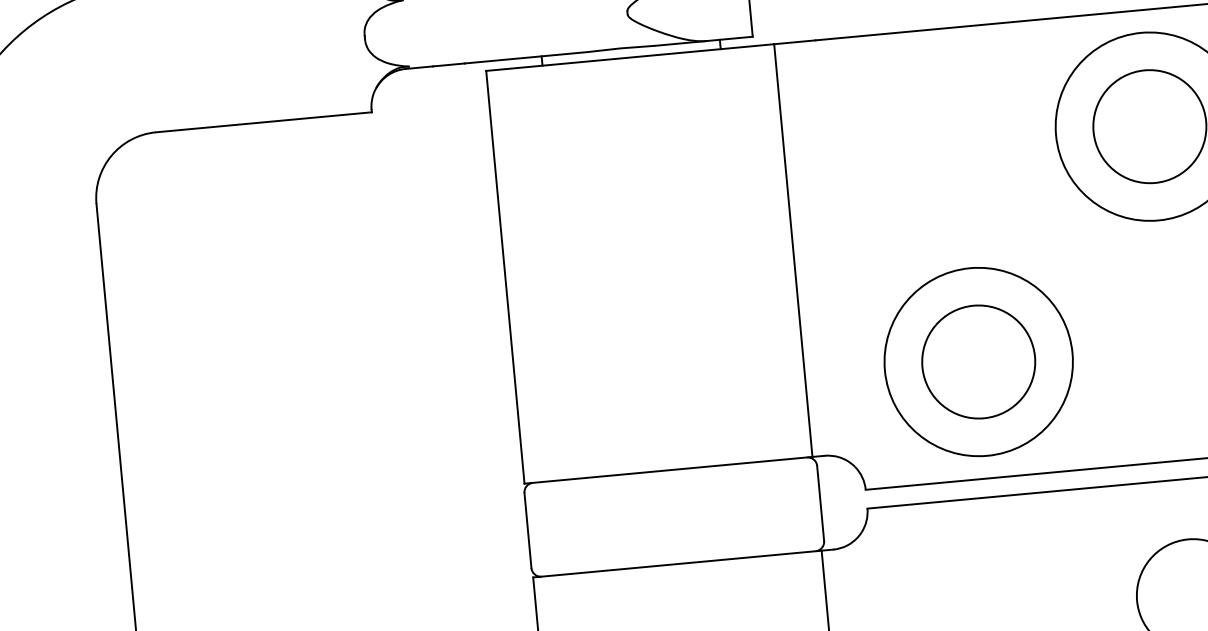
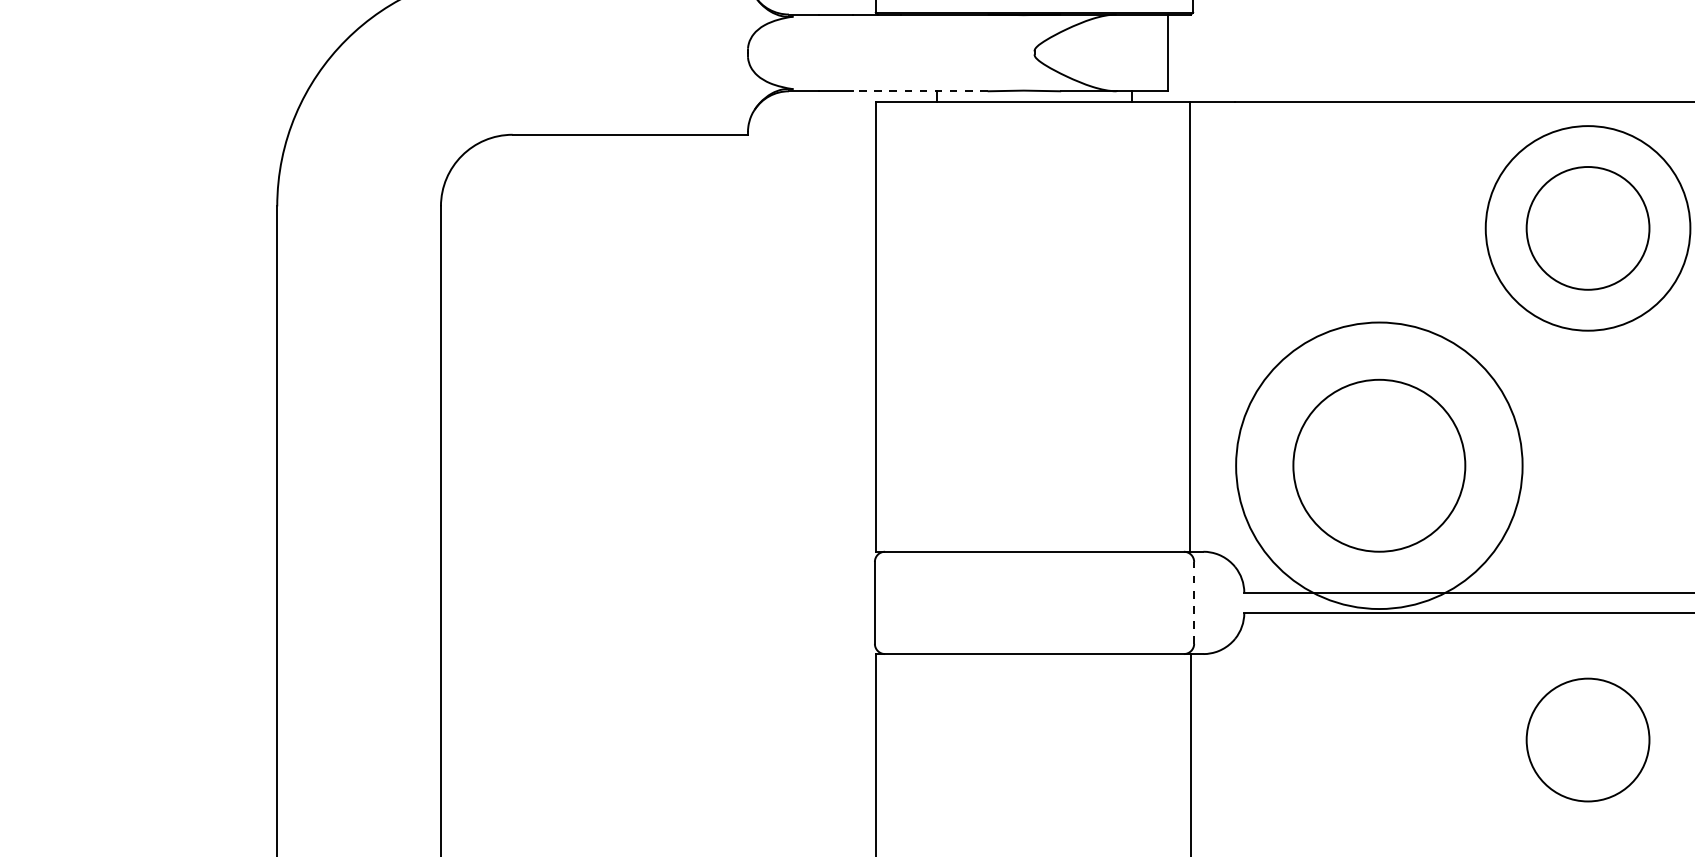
line: (526, 57) -> (920, 91), solid -> dashed
circle: (977, 361) -> (1378, 465), size x1.4
circle: (978, 361) -> (1379, 465), size x1.4
line: (820, 503) -> (1194, 602), solid -> dashed

